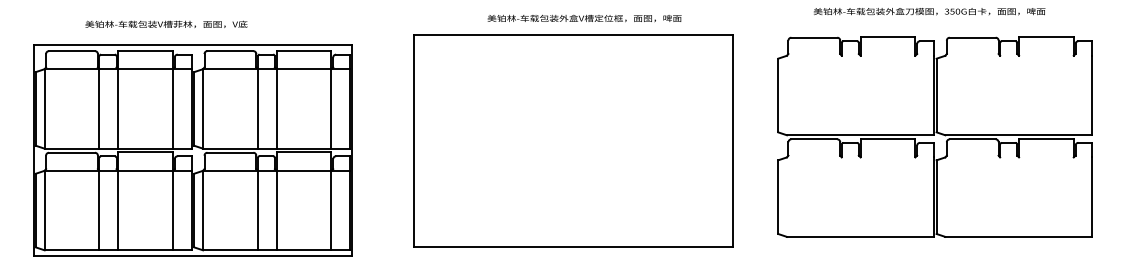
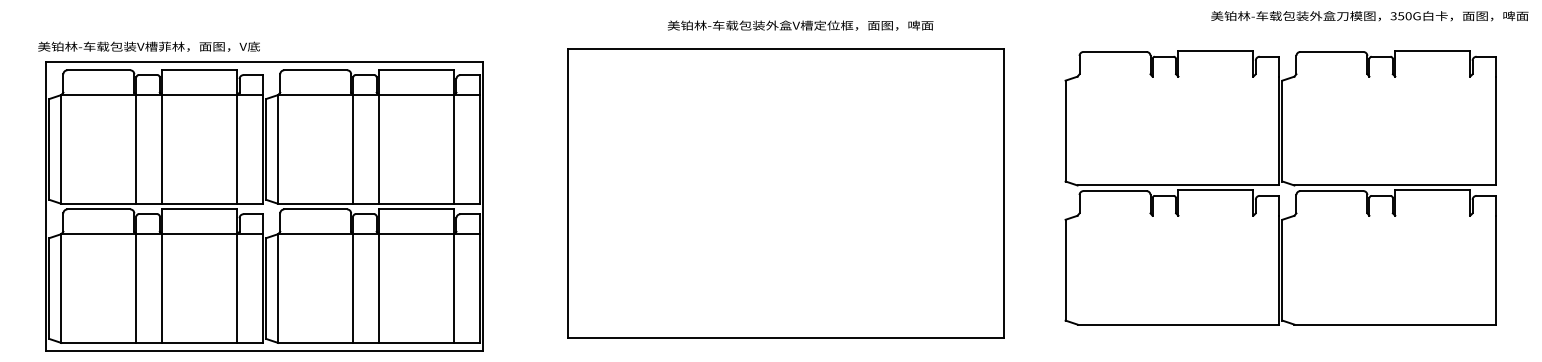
text: (929, 11) -> (1369, 16), moved
text: (165, 24) -> (148, 46), moved

